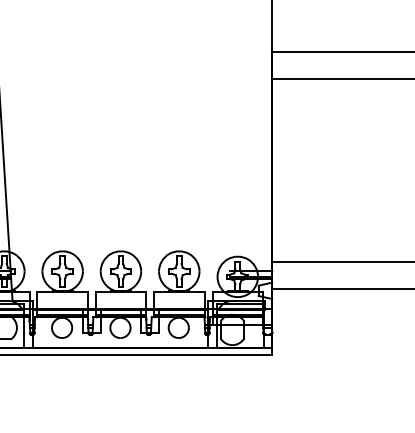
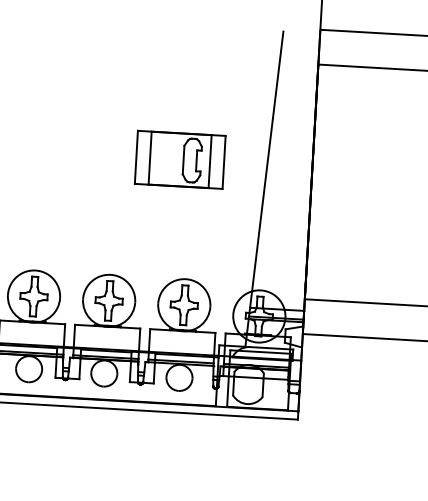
part: (169, 159) -> (180, 160), added
line: (235, 177) -> (263, 188), added

